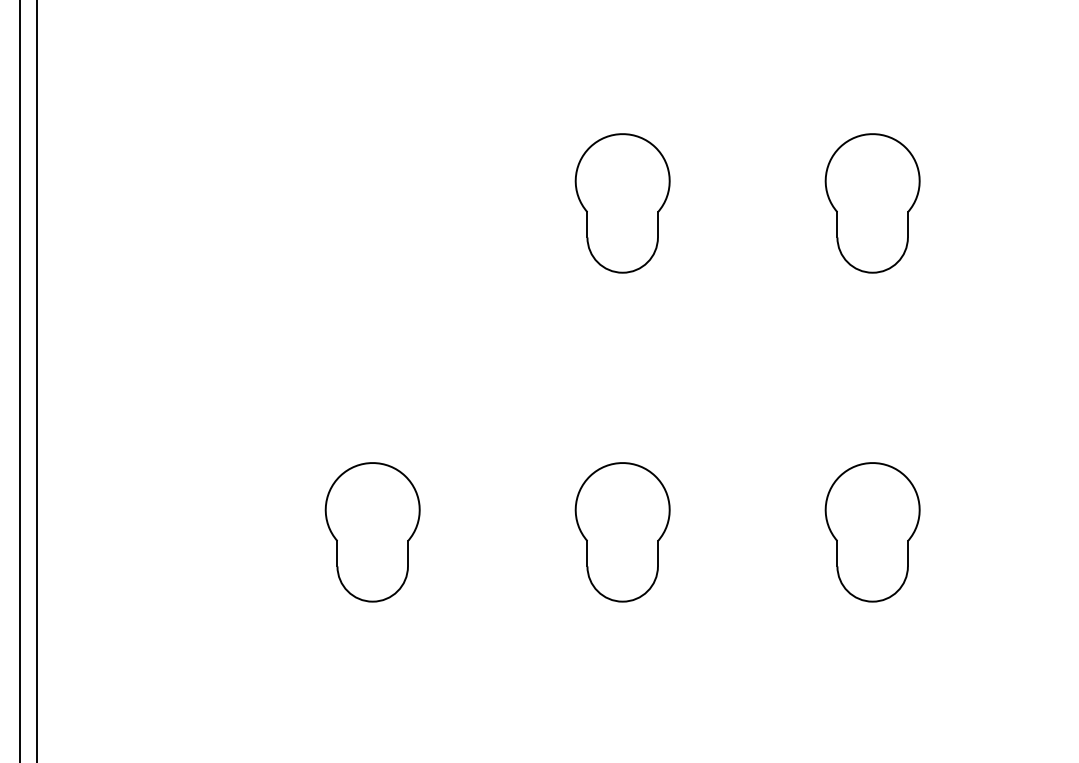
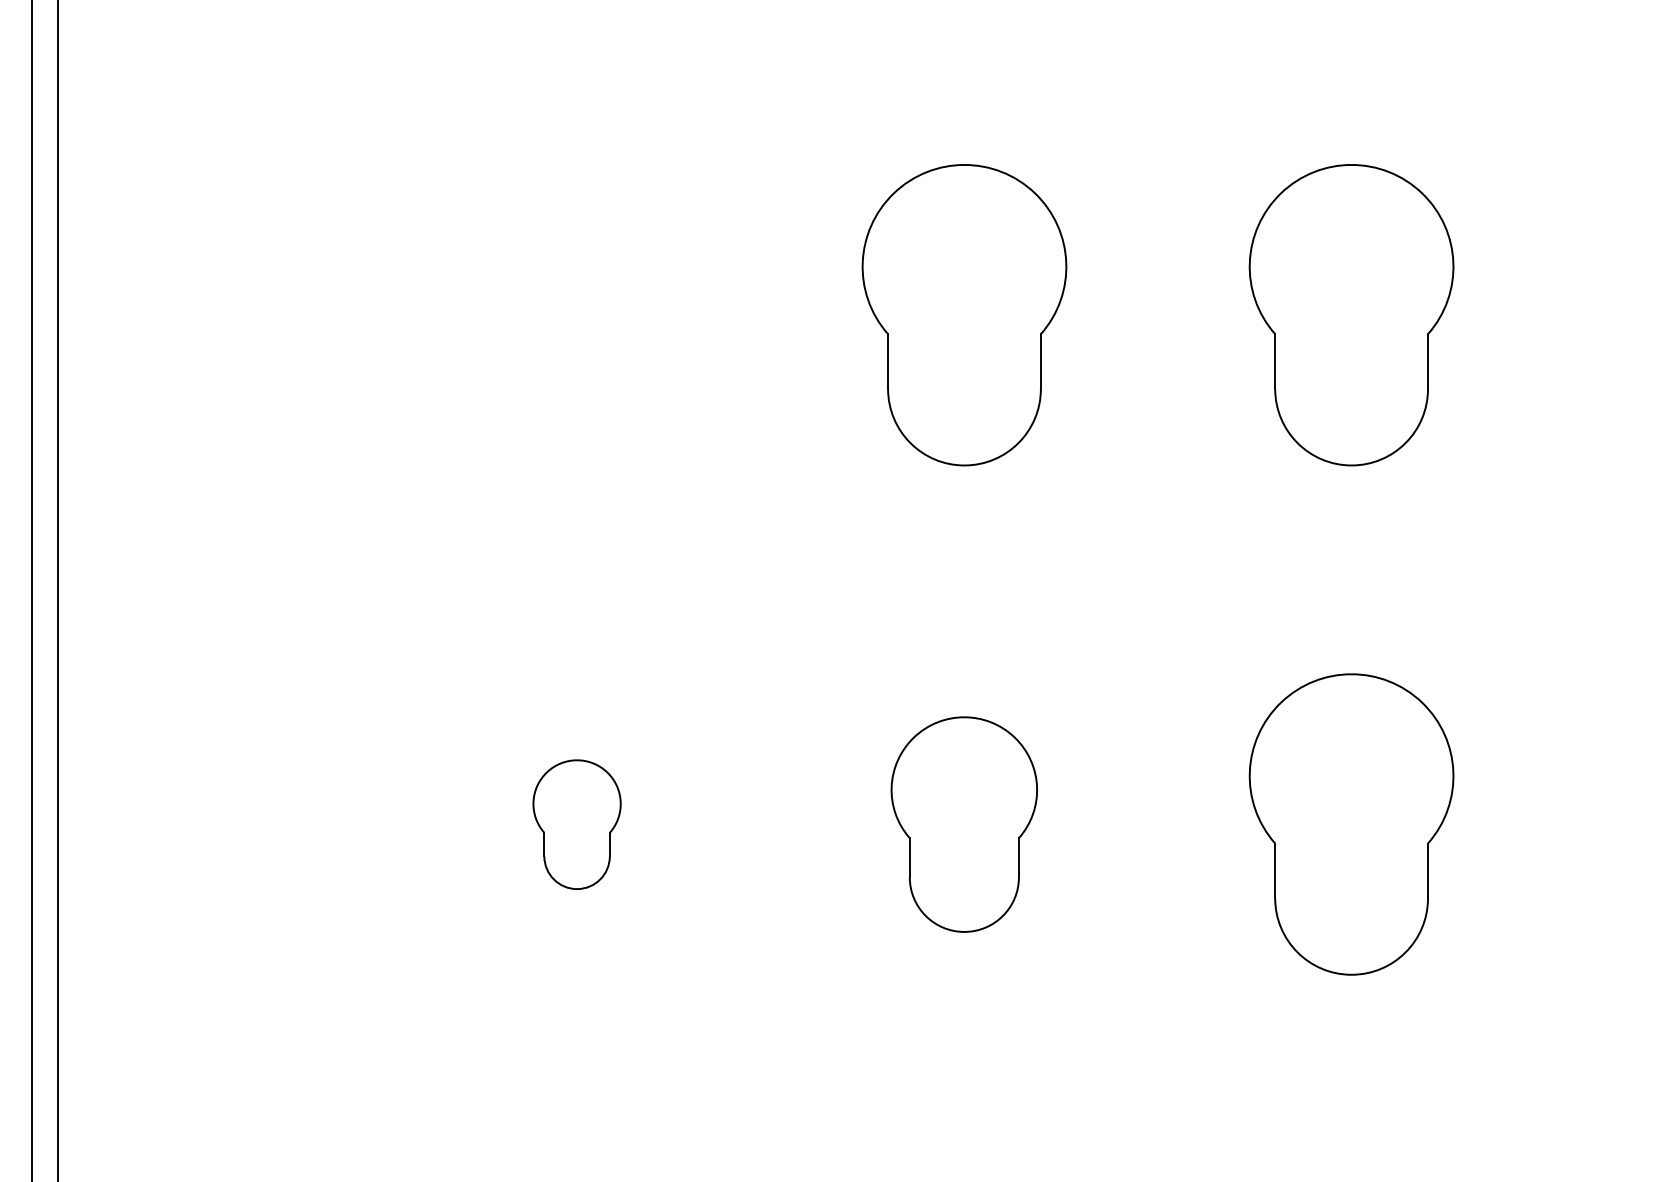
part: (622, 203) -> (964, 315), size x1.4
part: (872, 203) -> (1351, 315), size x1.4
part: (372, 532) -> (576, 824), size x0.6
part: (872, 532) -> (1351, 824), size x1.4

